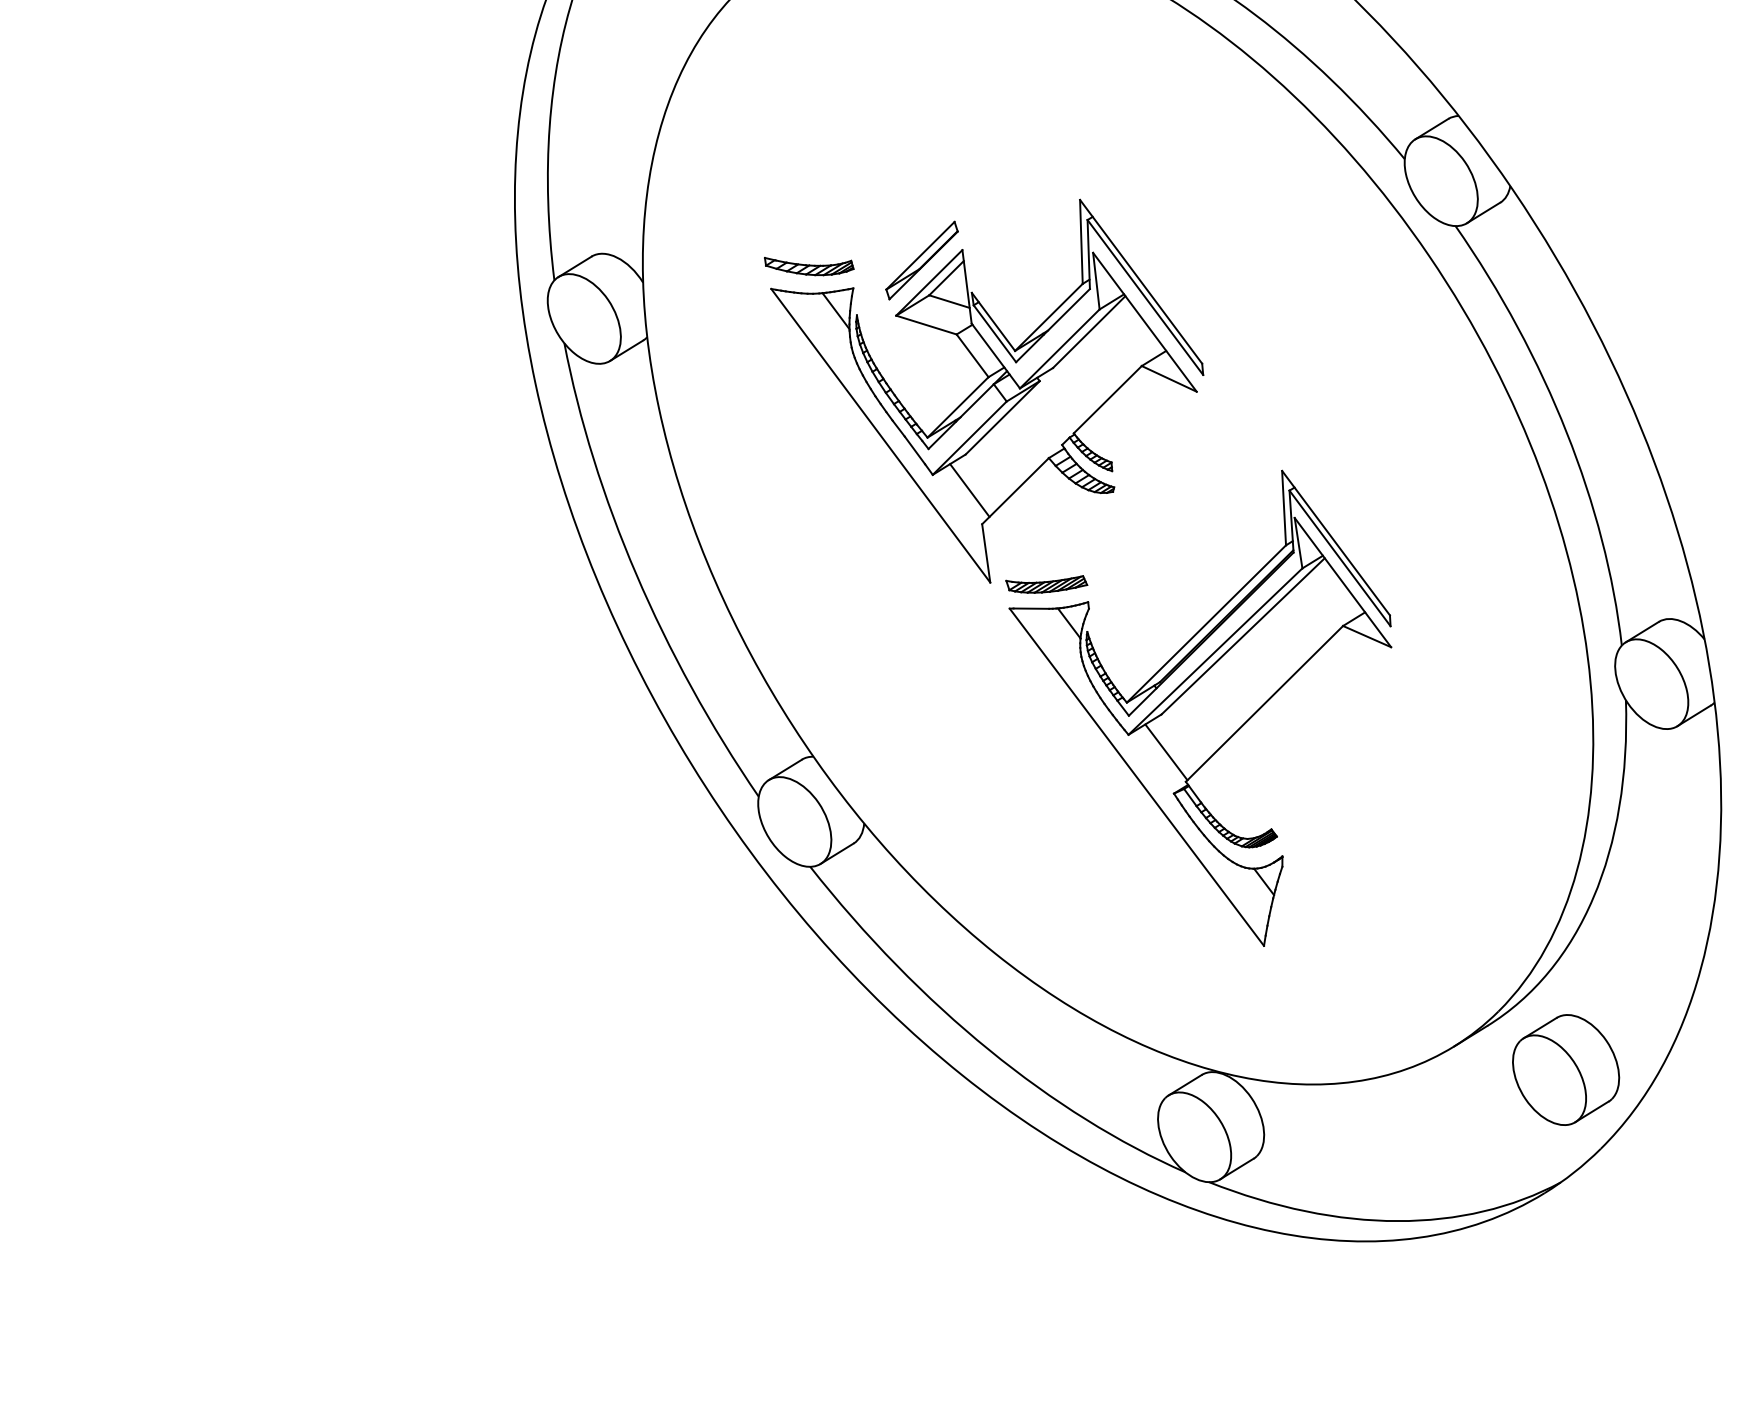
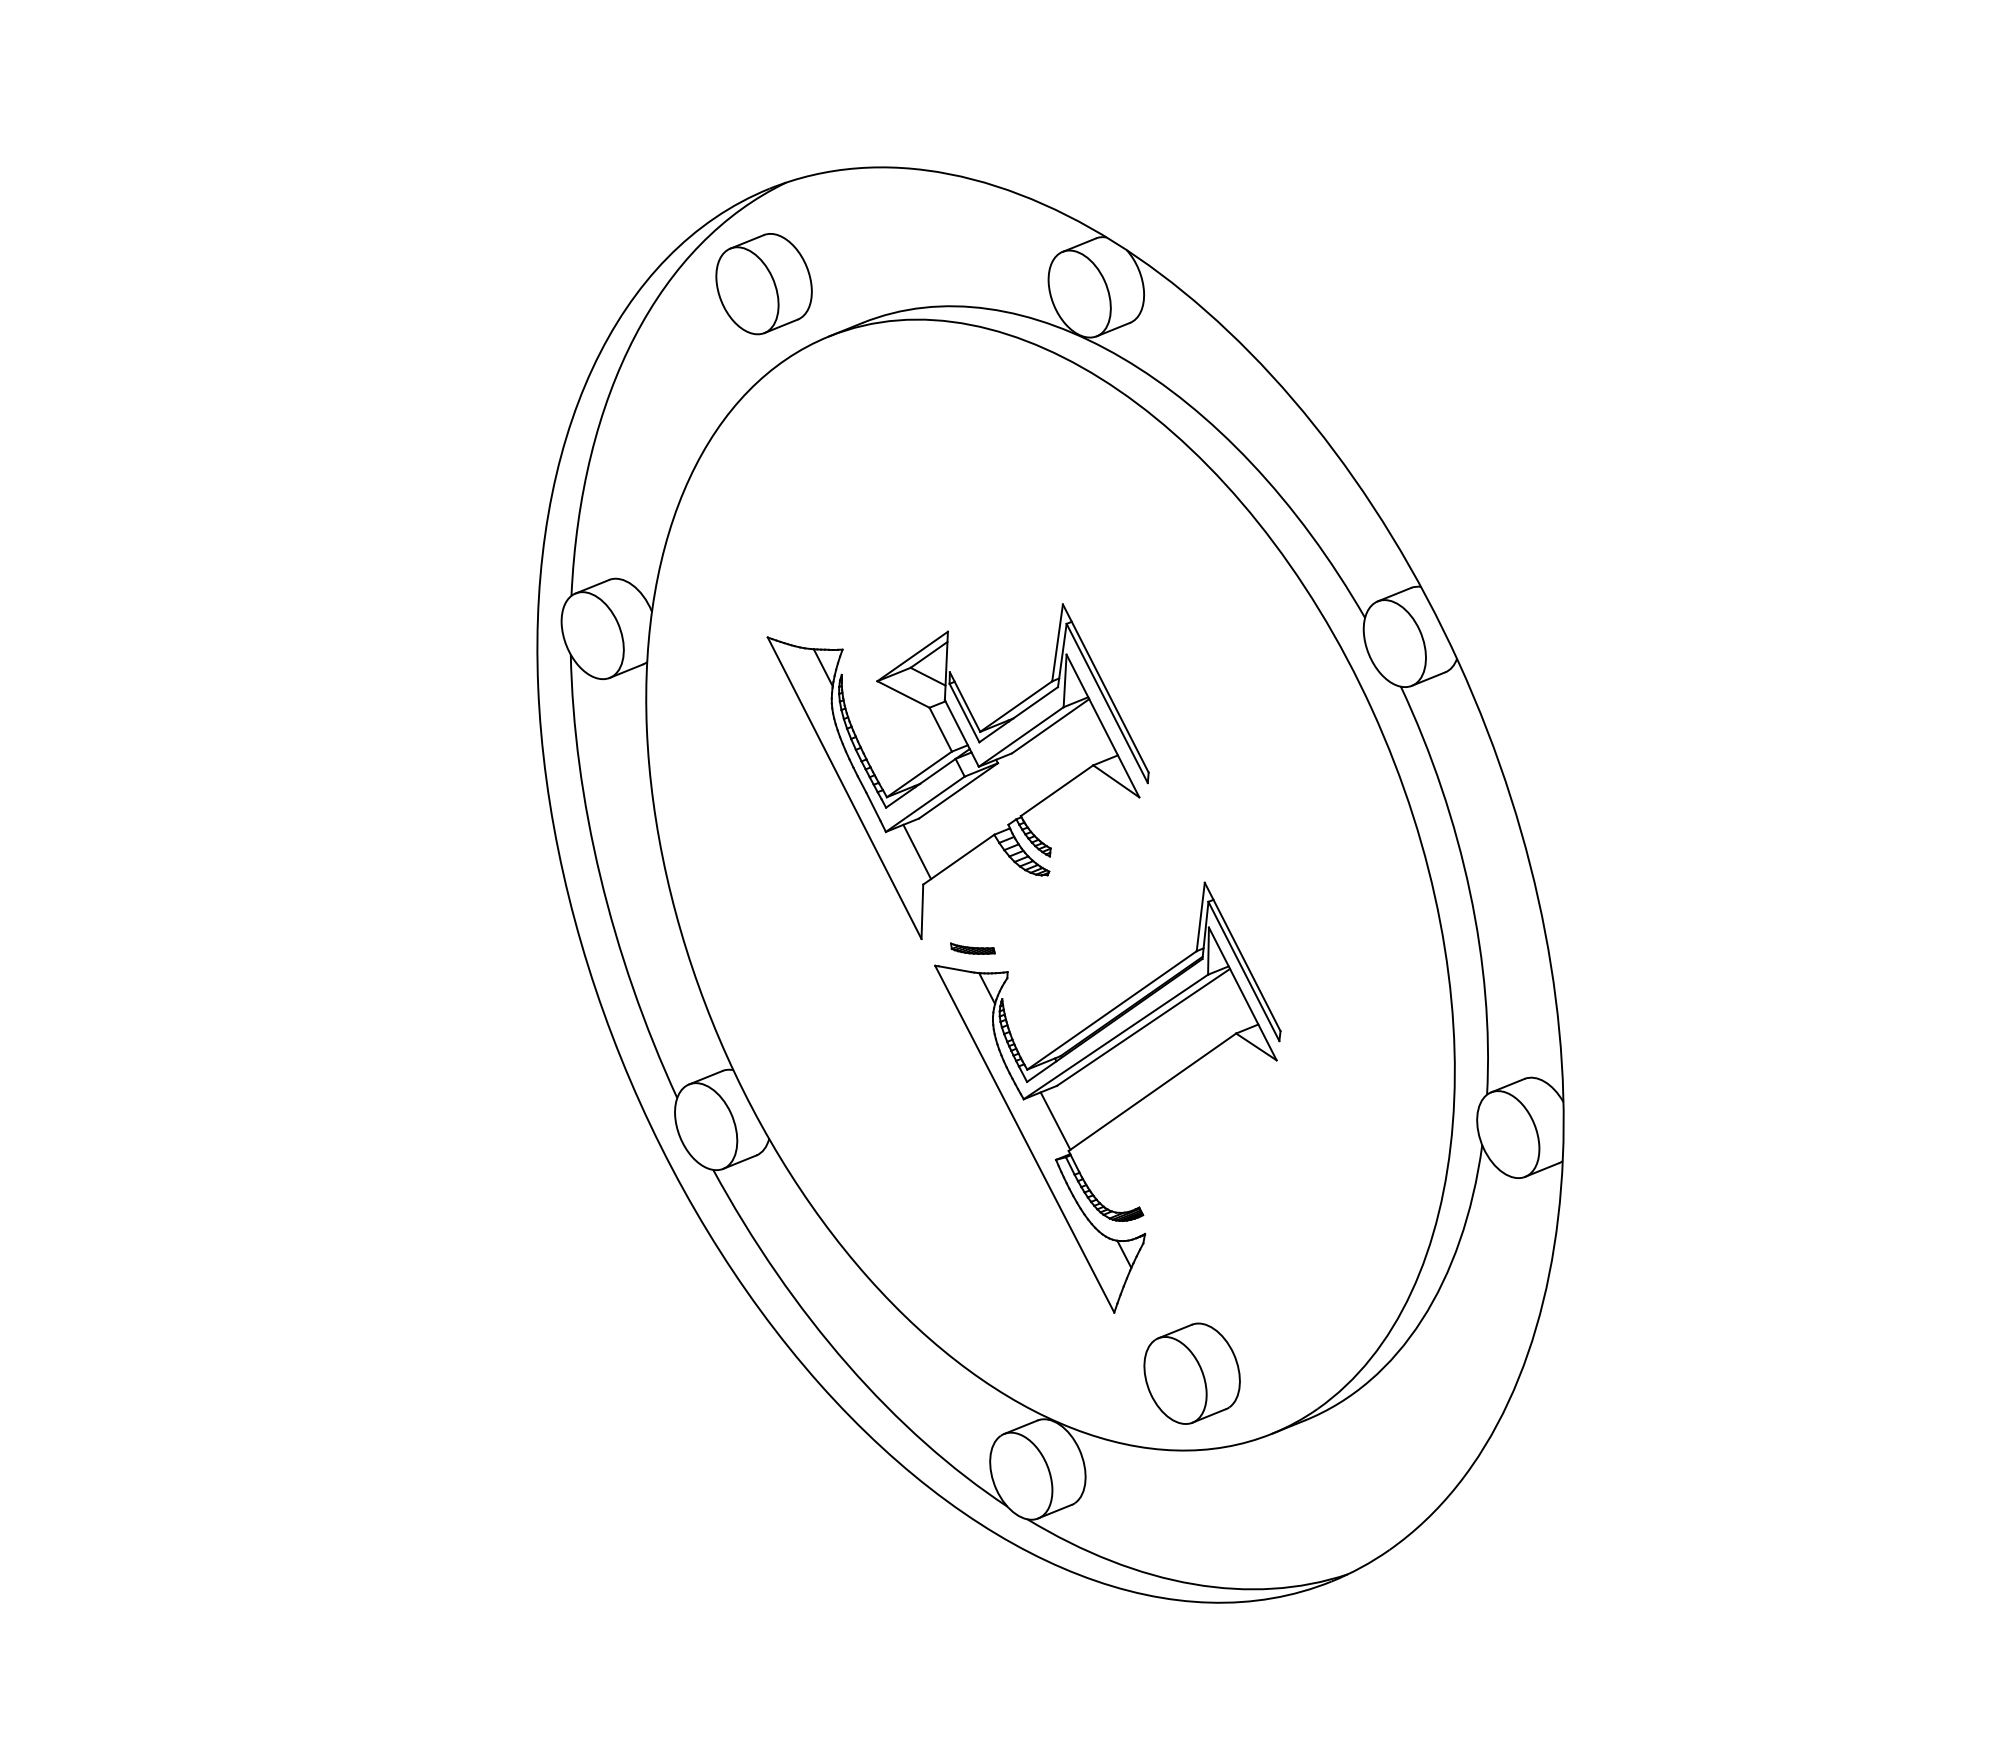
part: (921, 259) -> (909, 634), removed
part: (808, 264) -> (805, 620), removed
part: (1046, 583) -> (972, 948), size x0.6
part: (1565, 1069) -> (1191, 1373), moved

